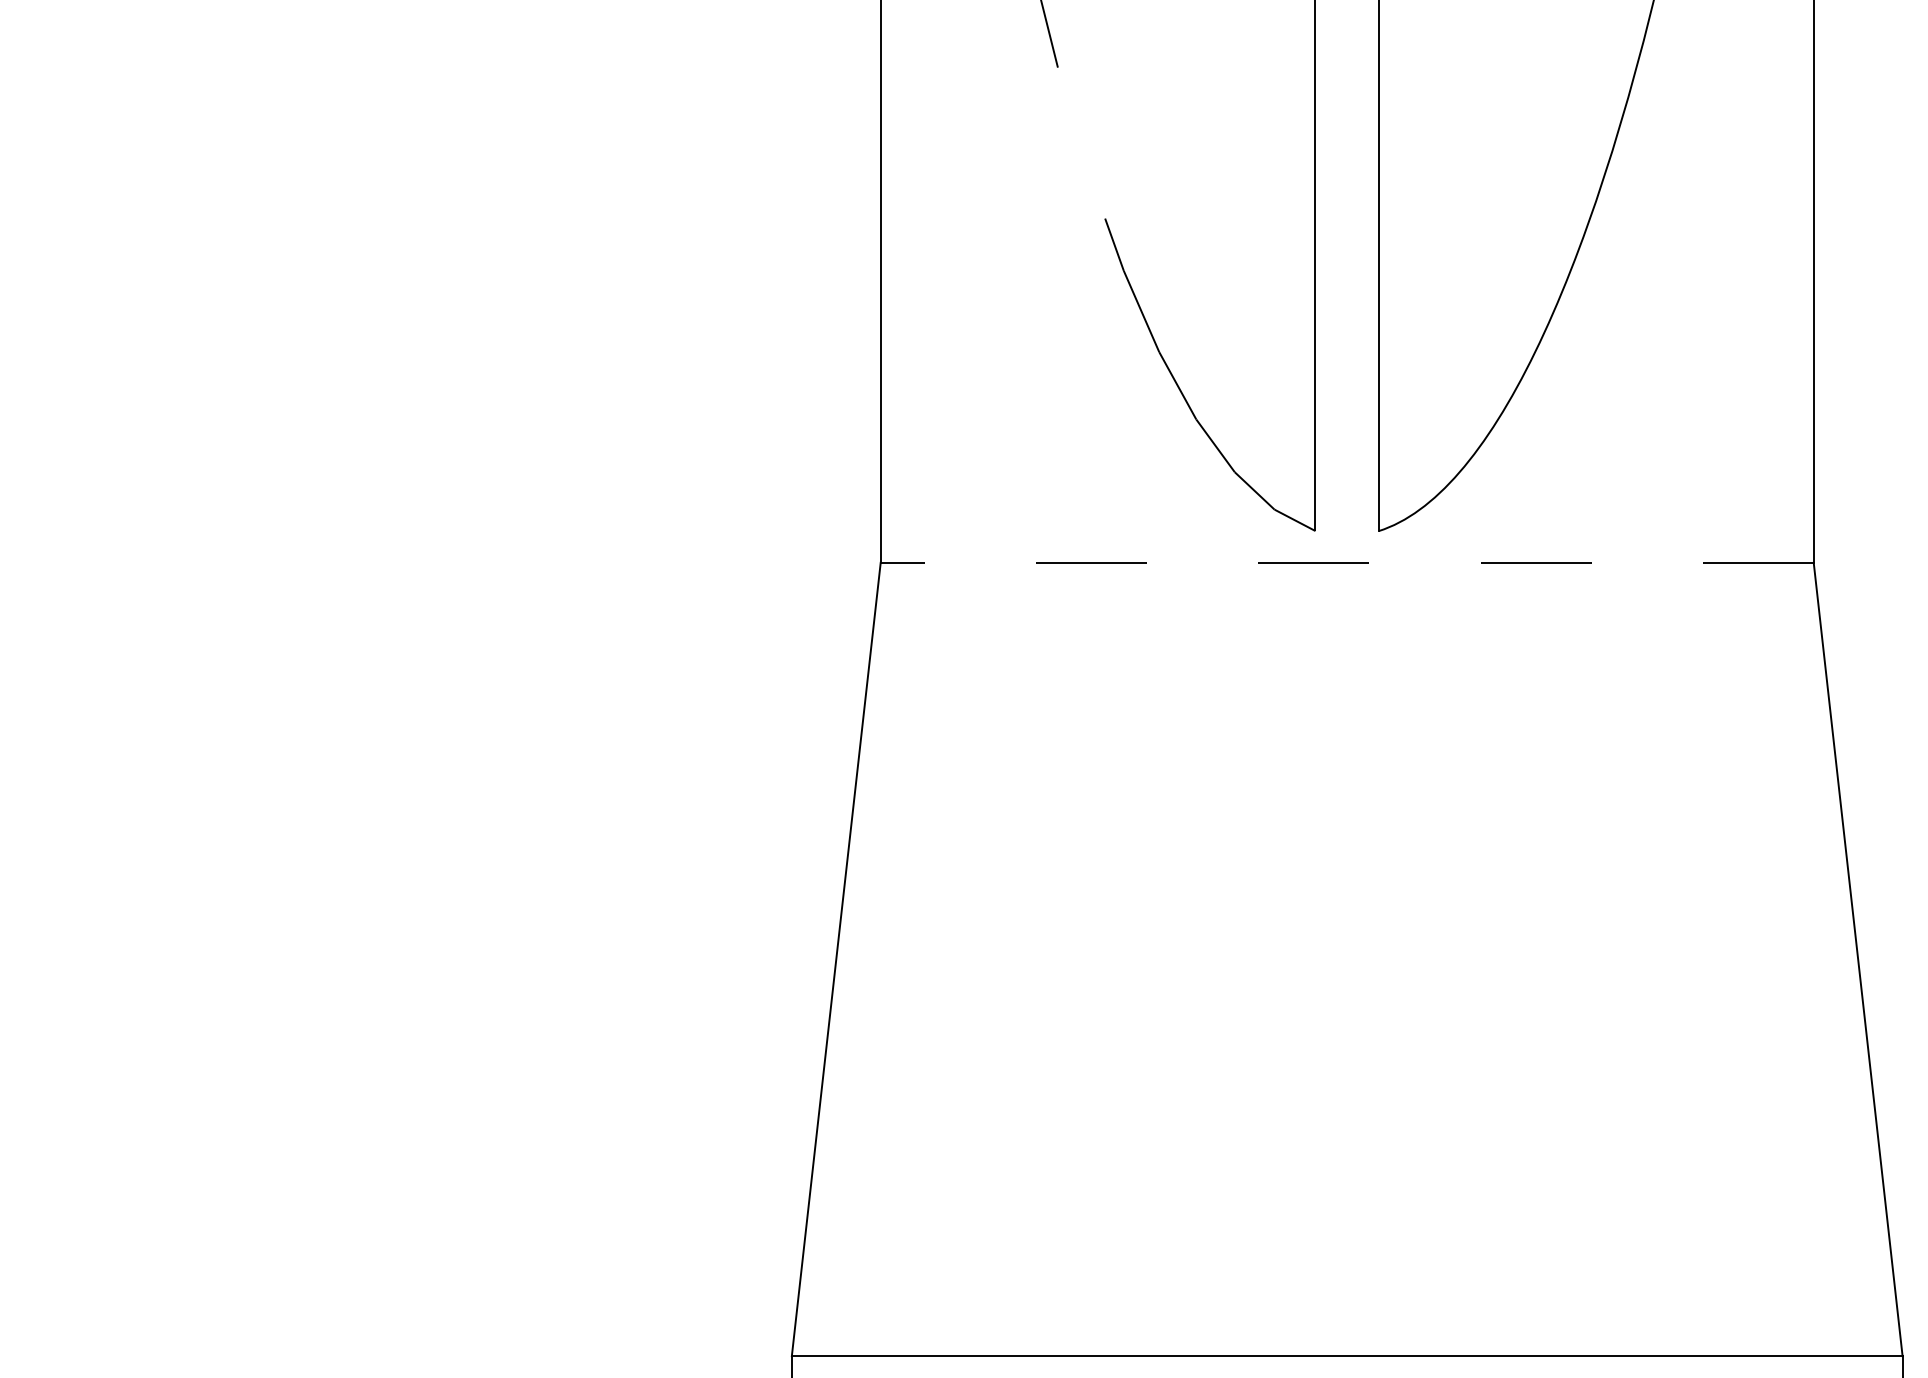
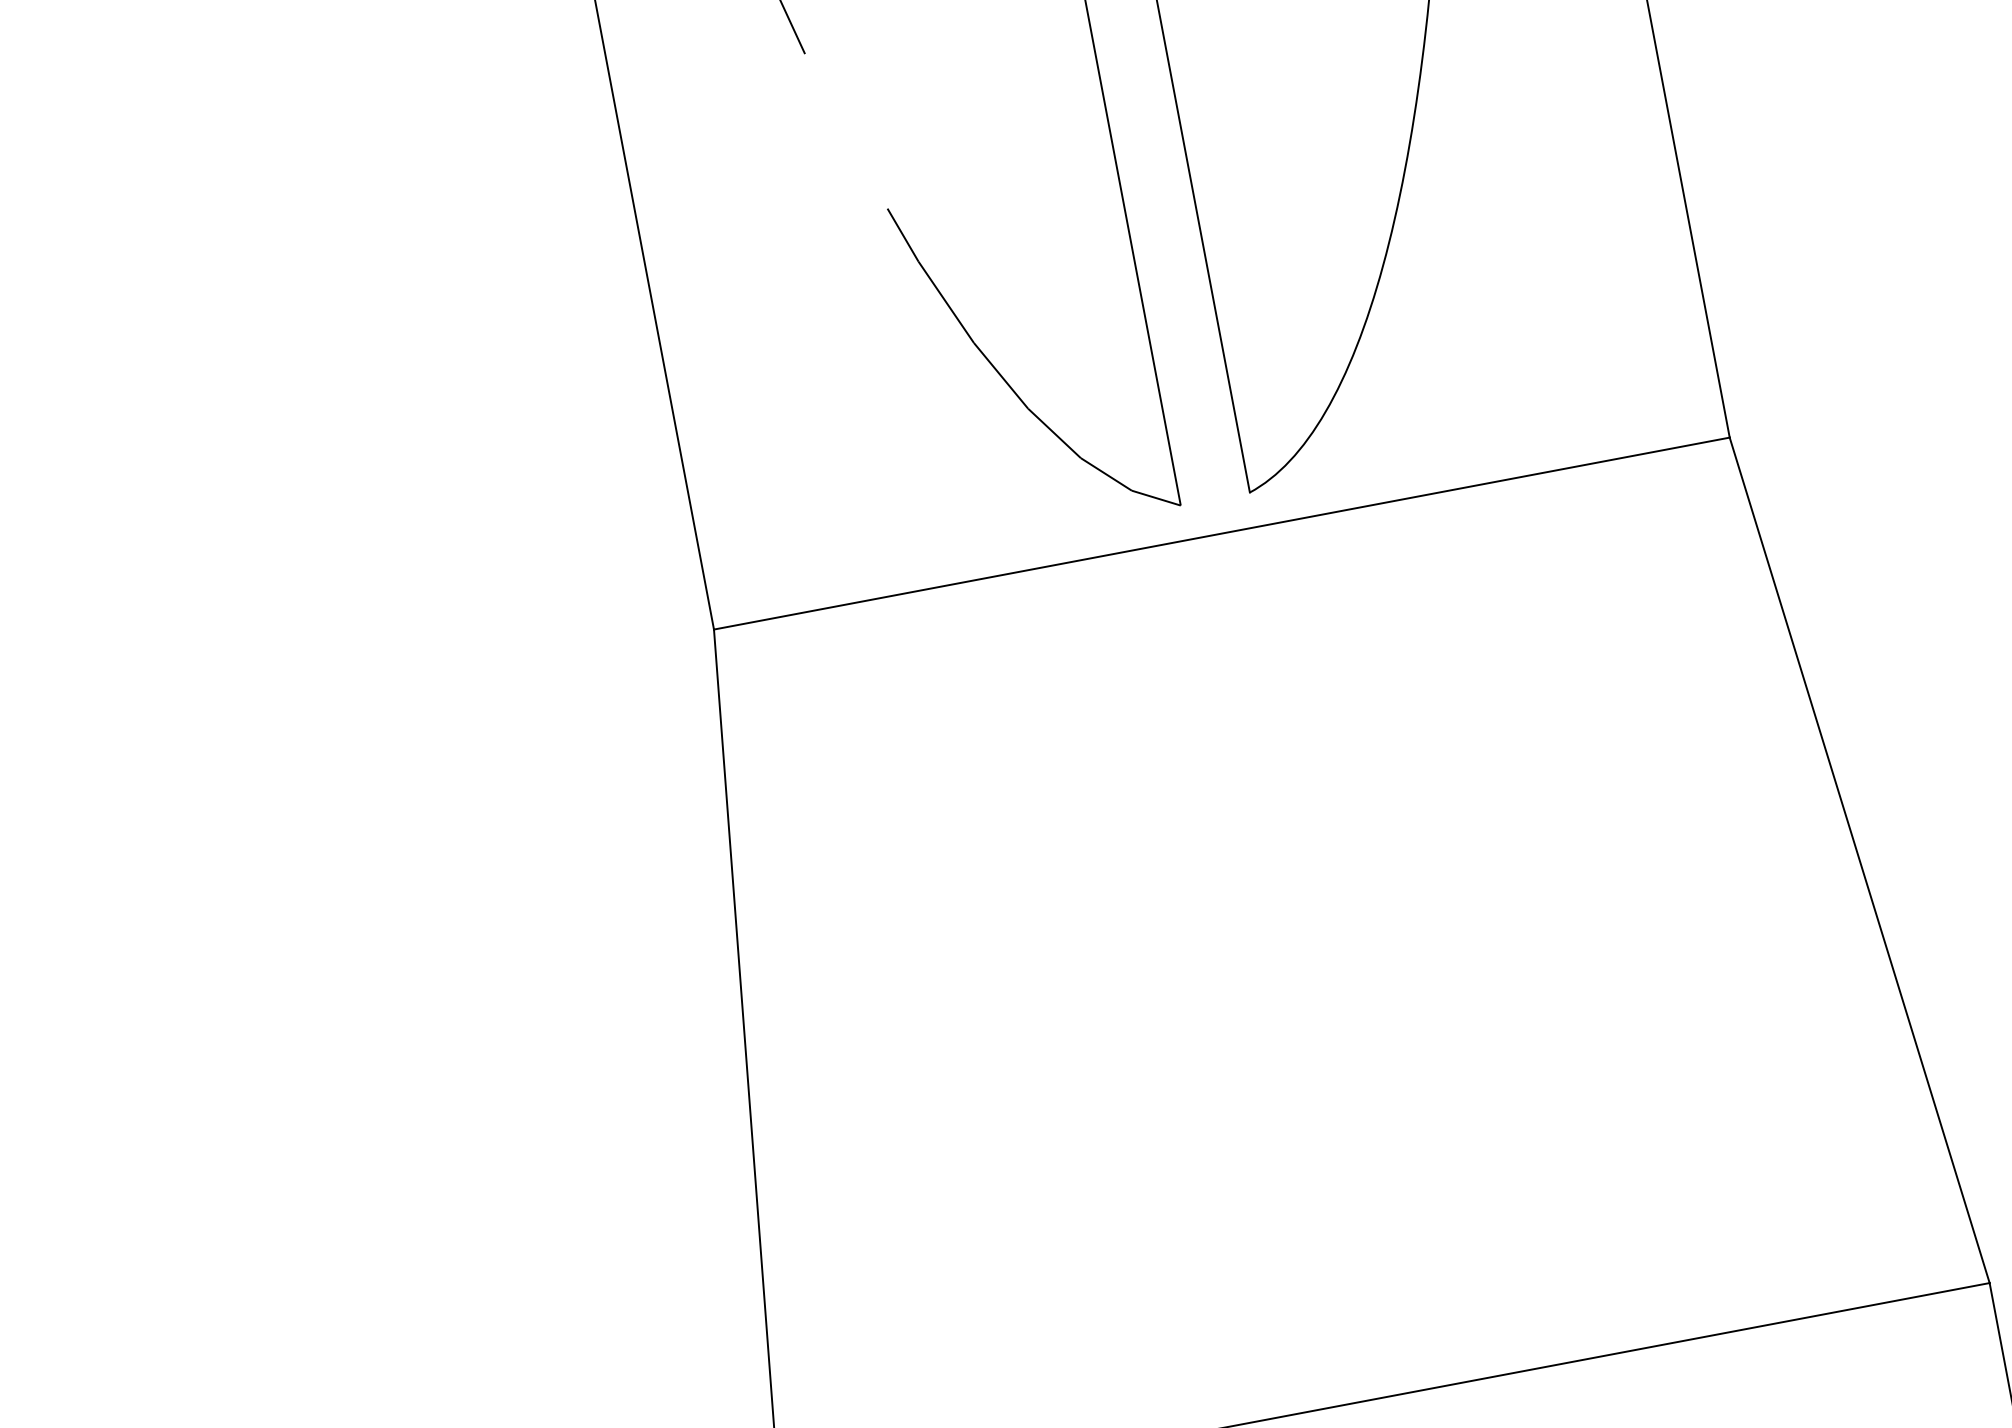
line: (1347, 562) -> (1222, 533), dashed -> solid

